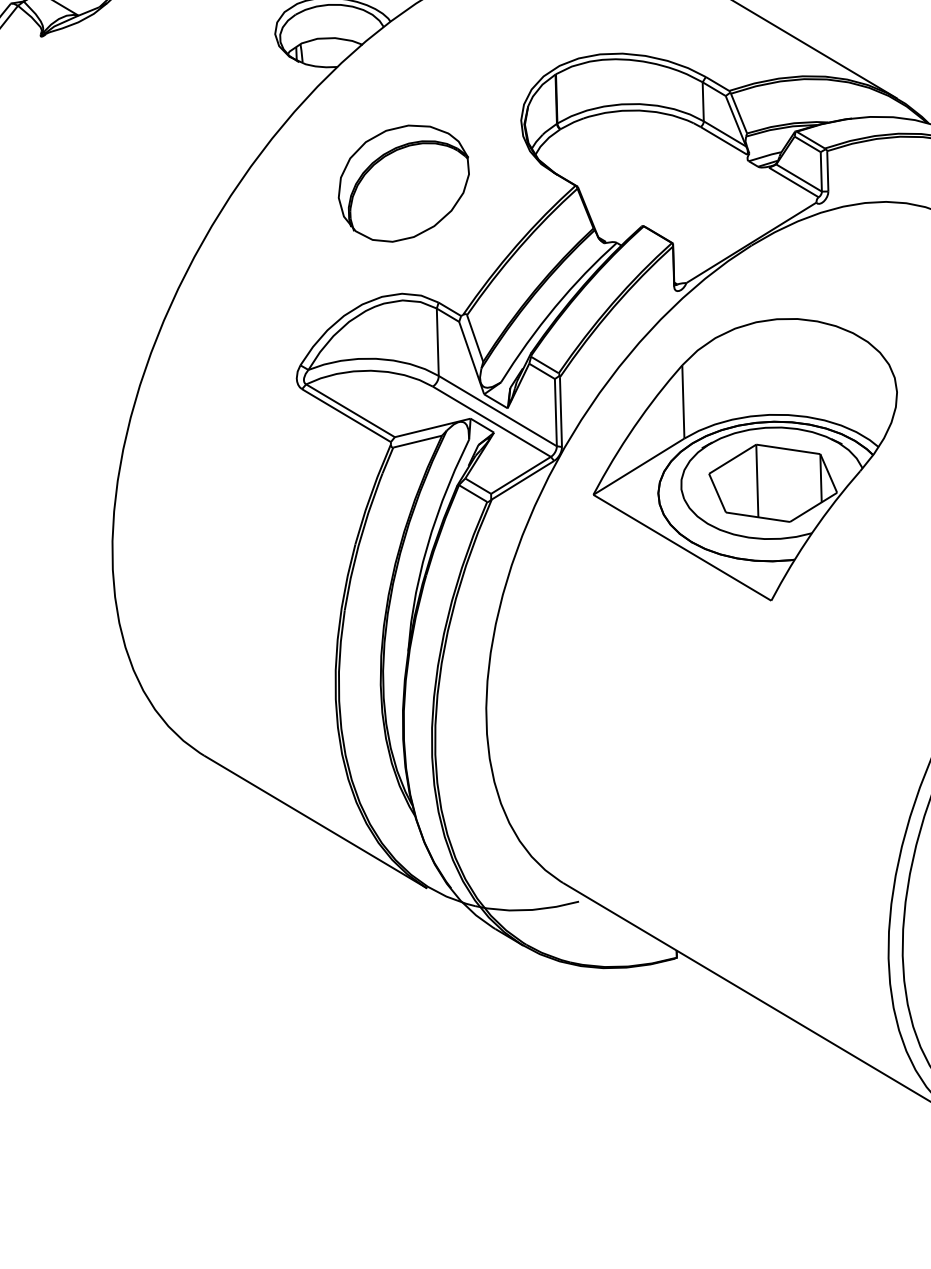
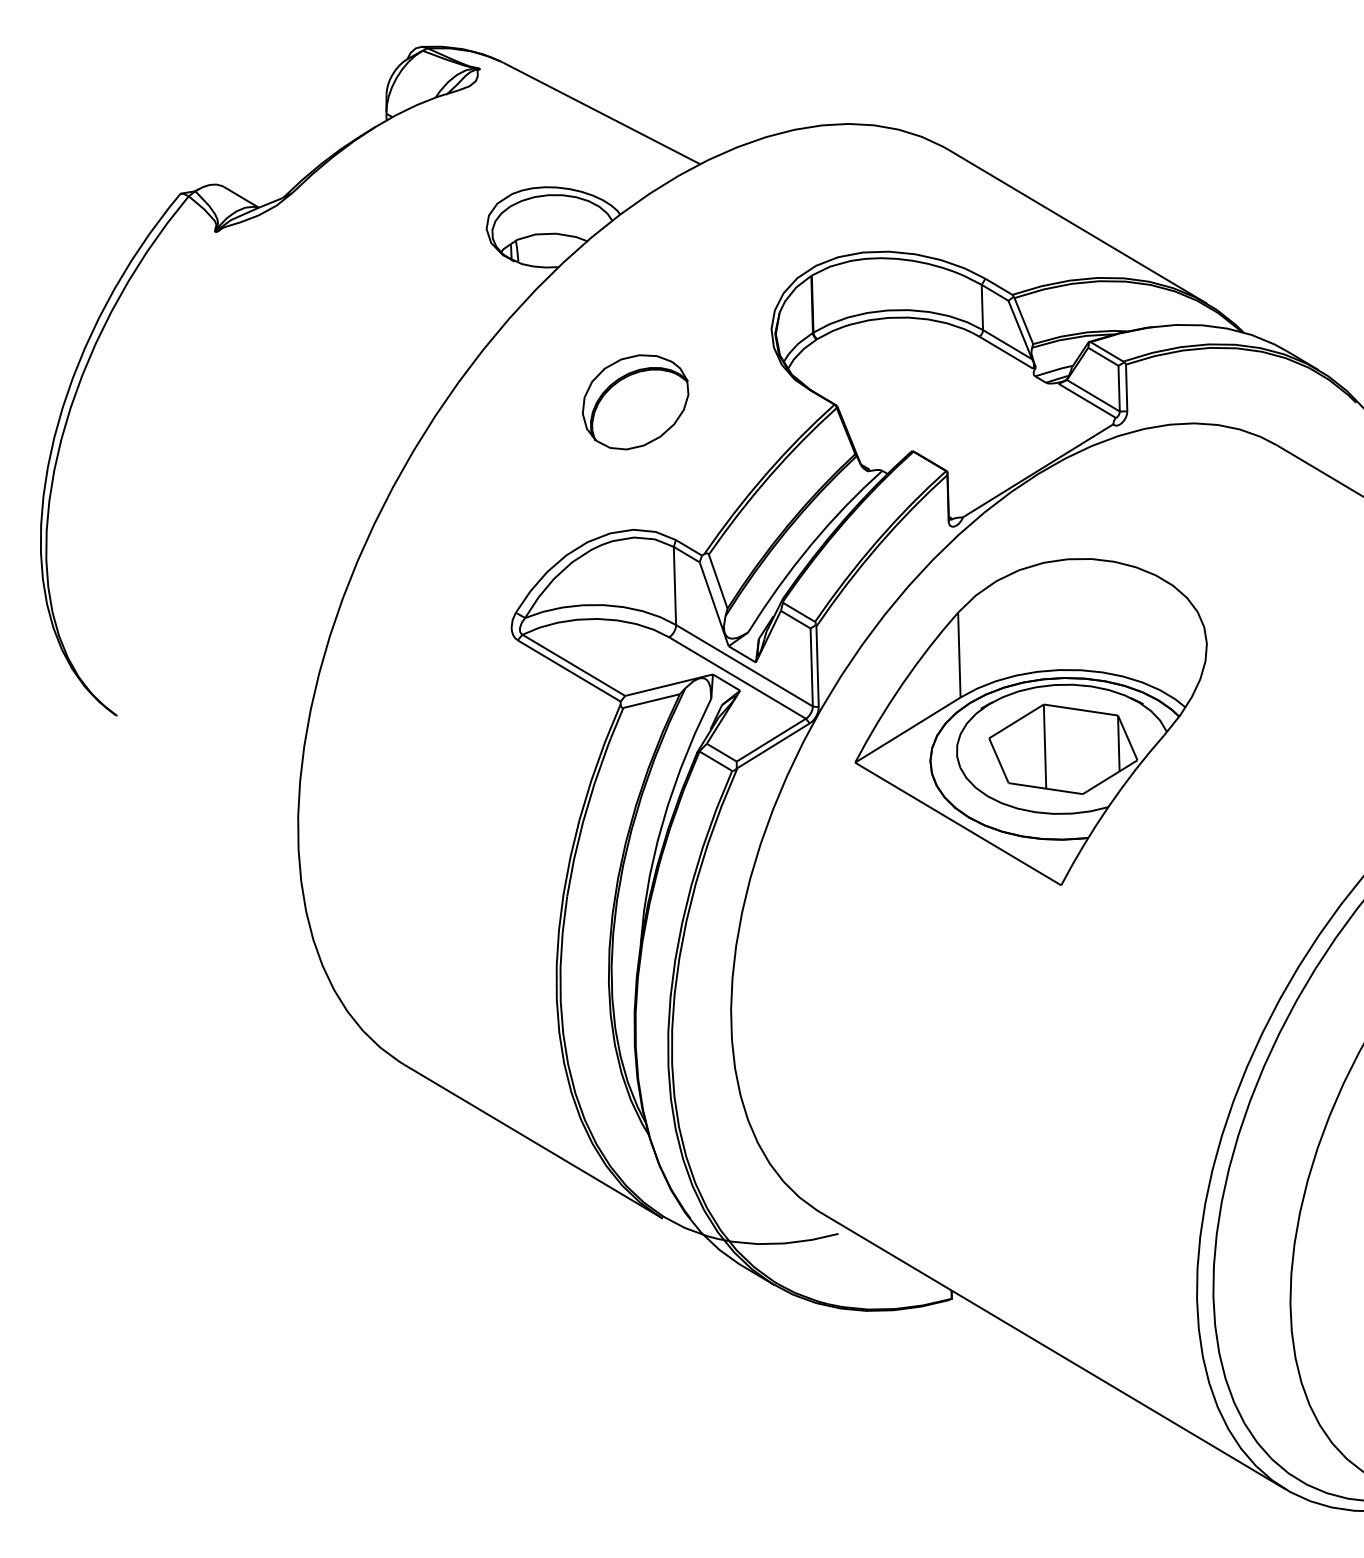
part: (403, 183) -> (635, 402), size x0.7

